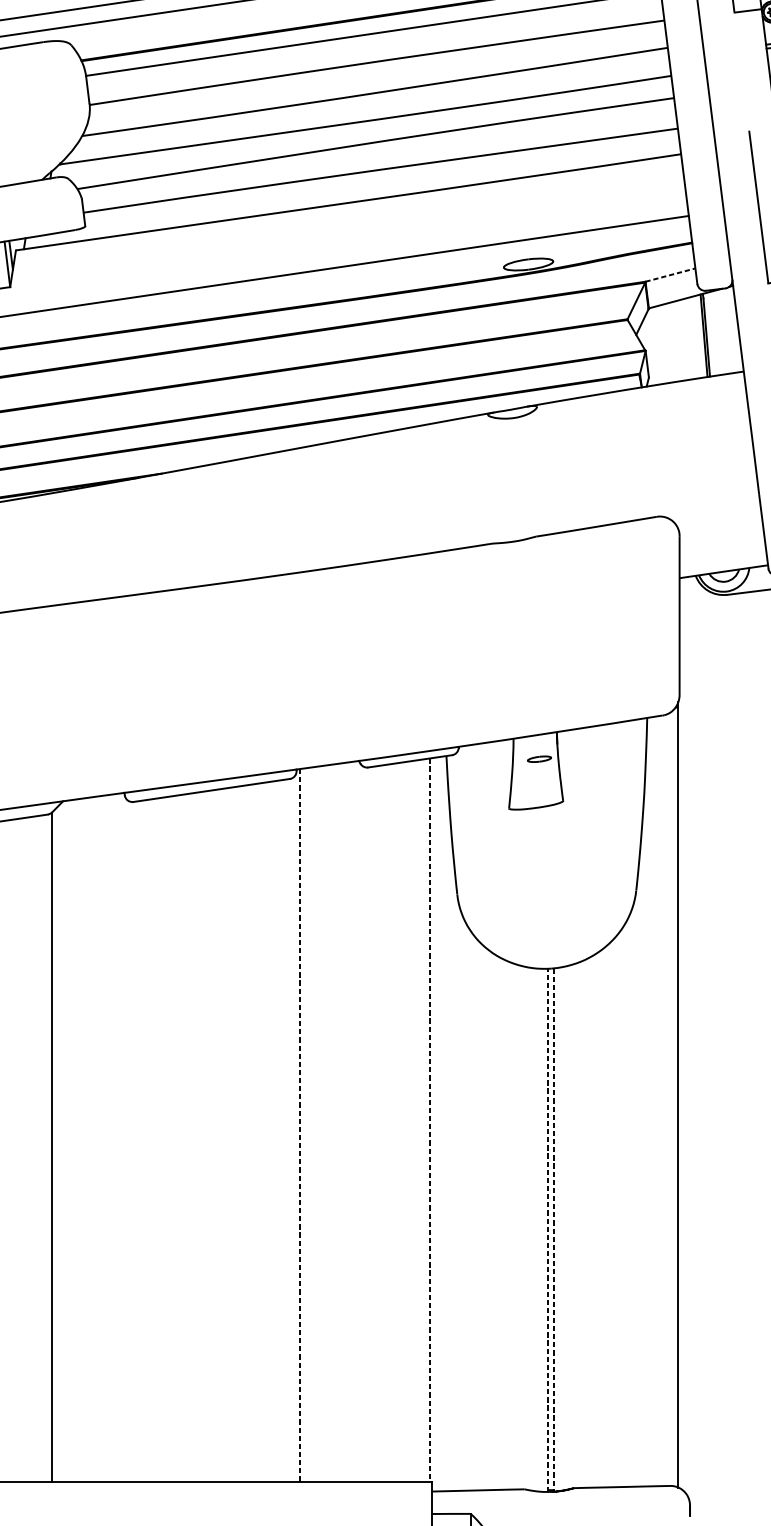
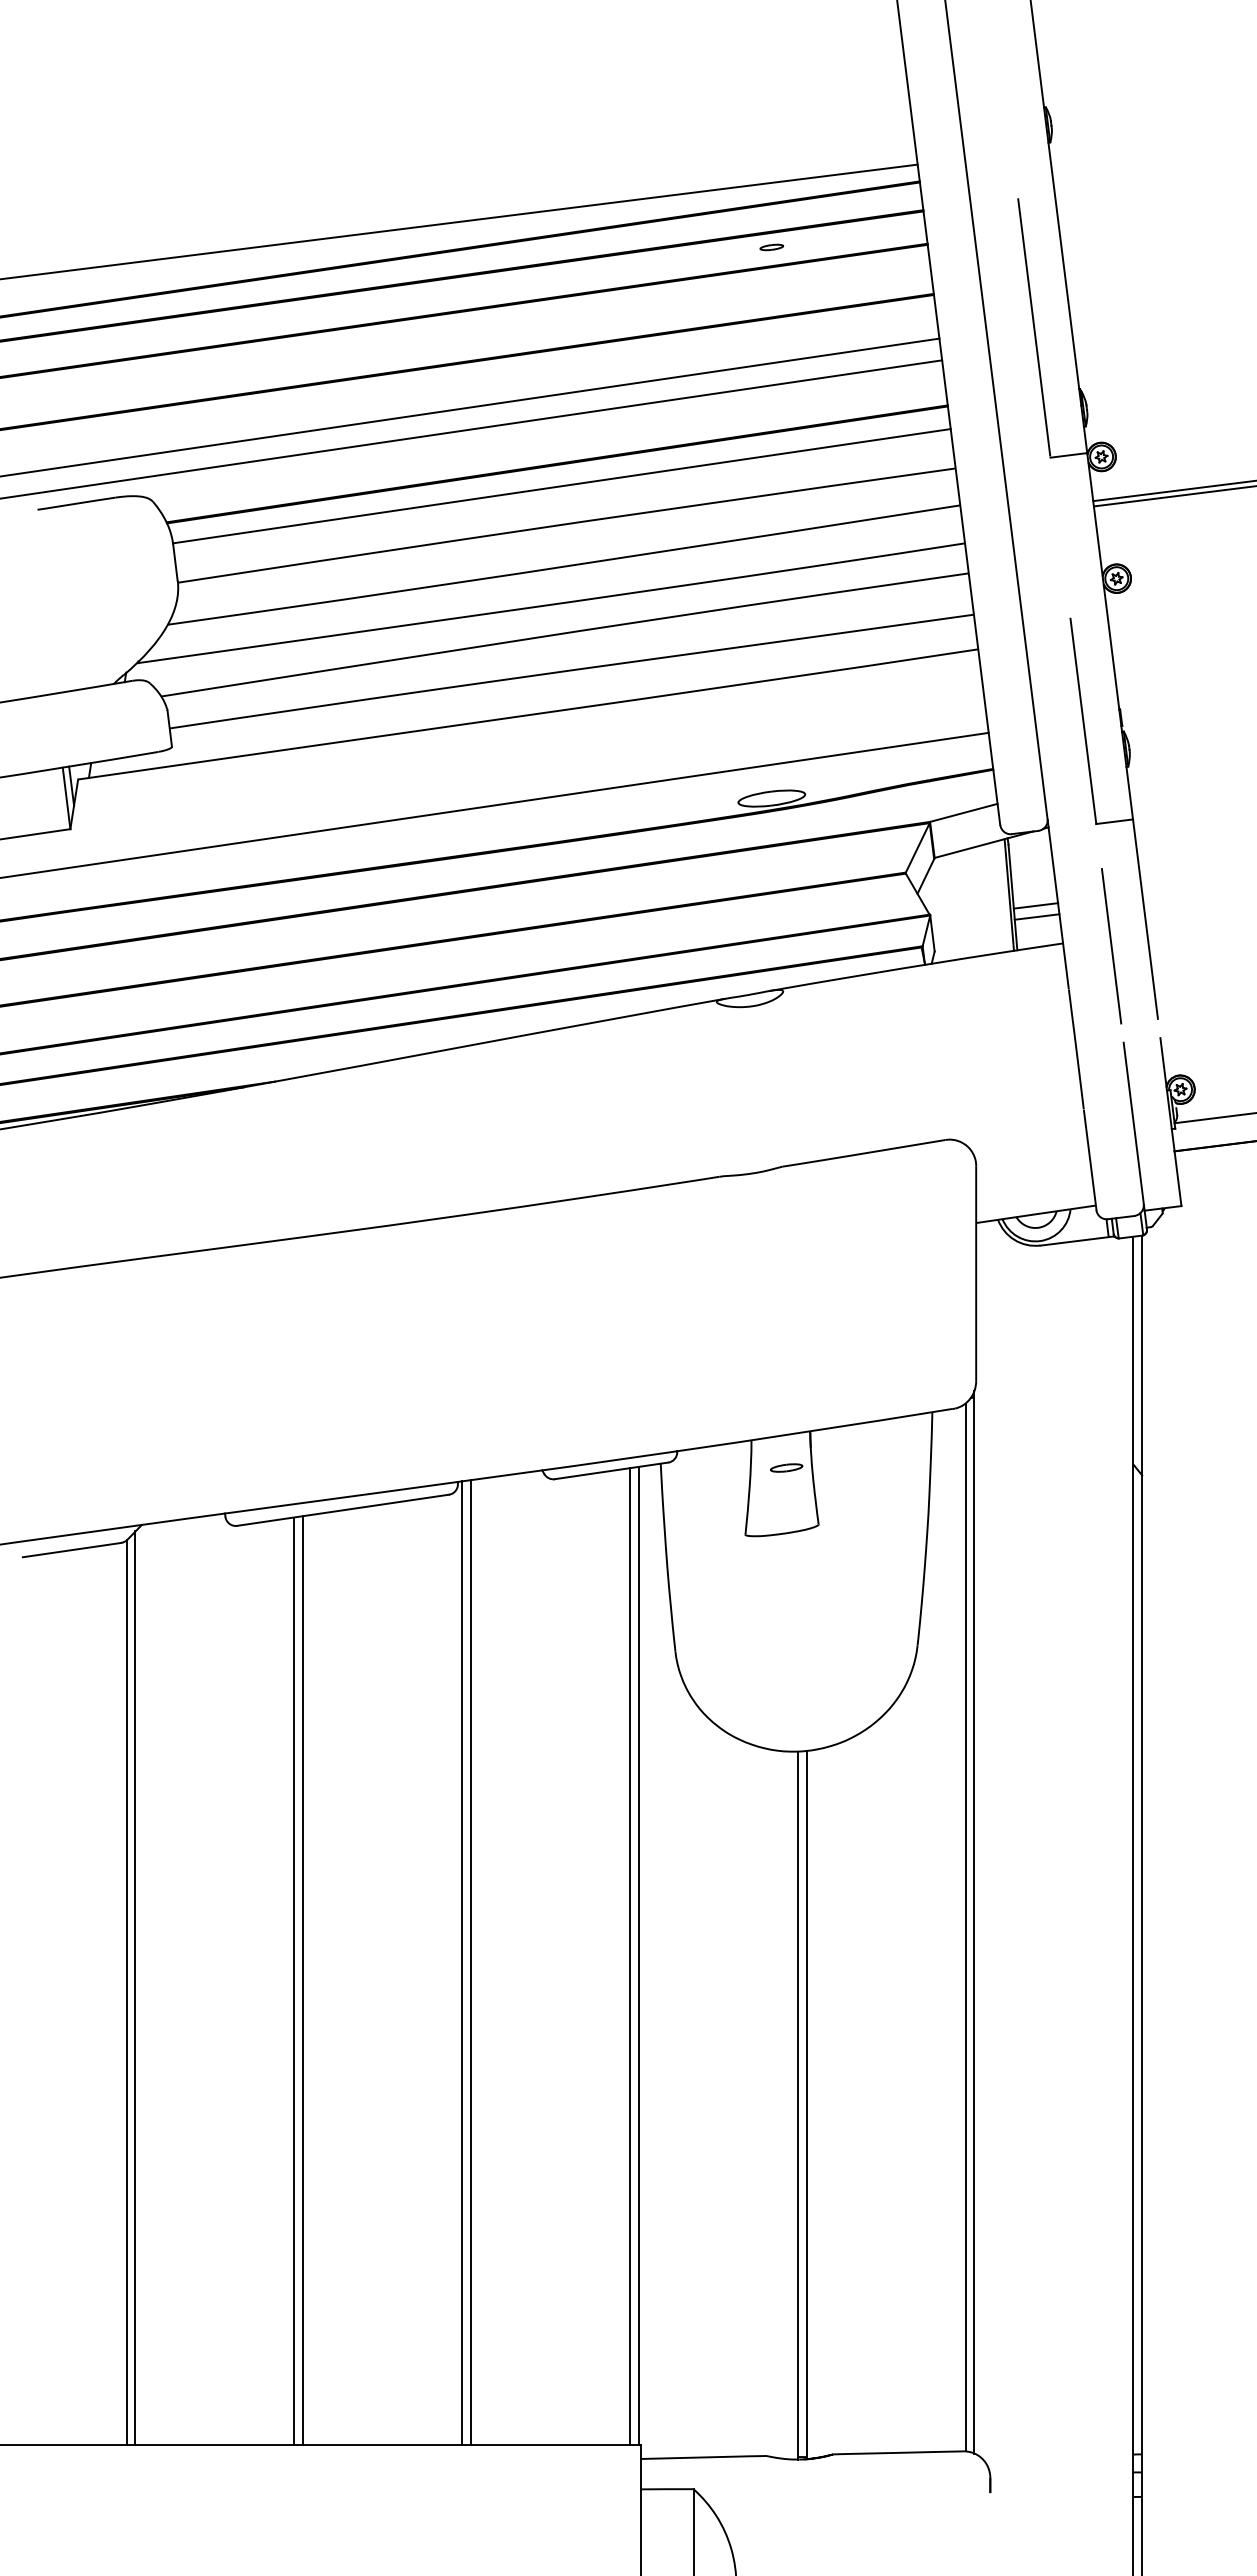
line: (670, 274) -> (963, 812), dashed -> solid
line: (723, 343) -> (1035, 905), added
line: (724, 351) -> (1036, 916), added
line: (671, 1098) -> (965, 1927), added
line: (423, 1120) -> (629, 1956), added
line: (430, 1120) -> (638, 1956), dashed -> solid
line: (306, 1124) -> (471, 1962), added
line: (299, 1125) -> (462, 1963), dashed -> solid
line: (182, 1137) -> (303, 1980), added
line: (175, 1138) -> (294, 1981), added
line: (58, 1143) -> (135, 1988), added
line: (547, 1230) -> (797, 2105), dashed -> solid
line: (554, 1230) -> (806, 2105), dashed -> solid

